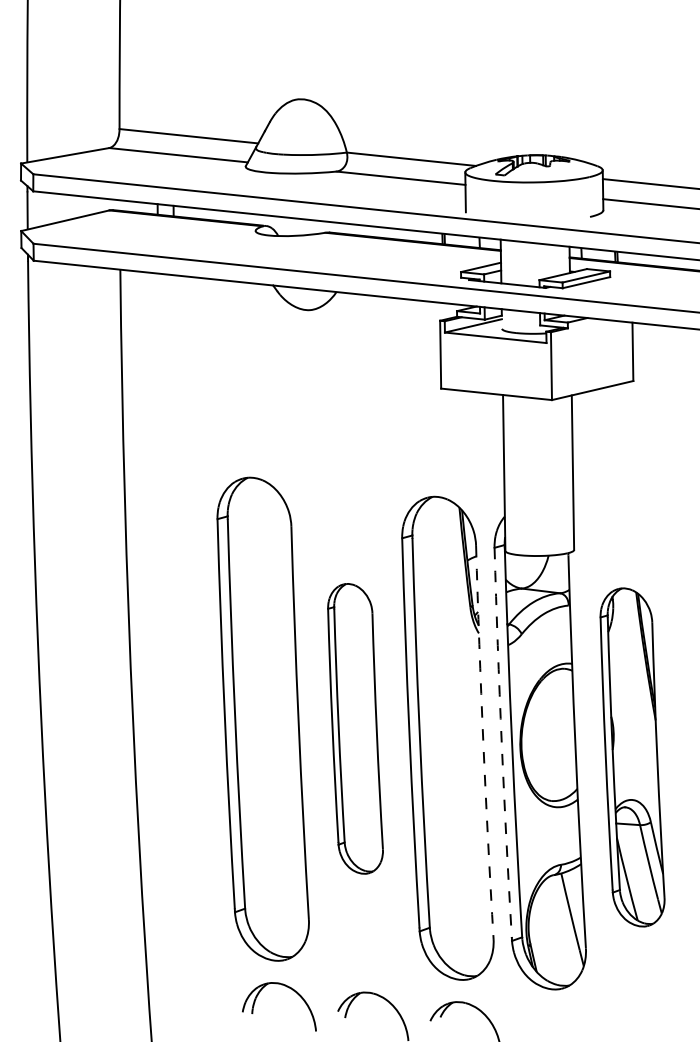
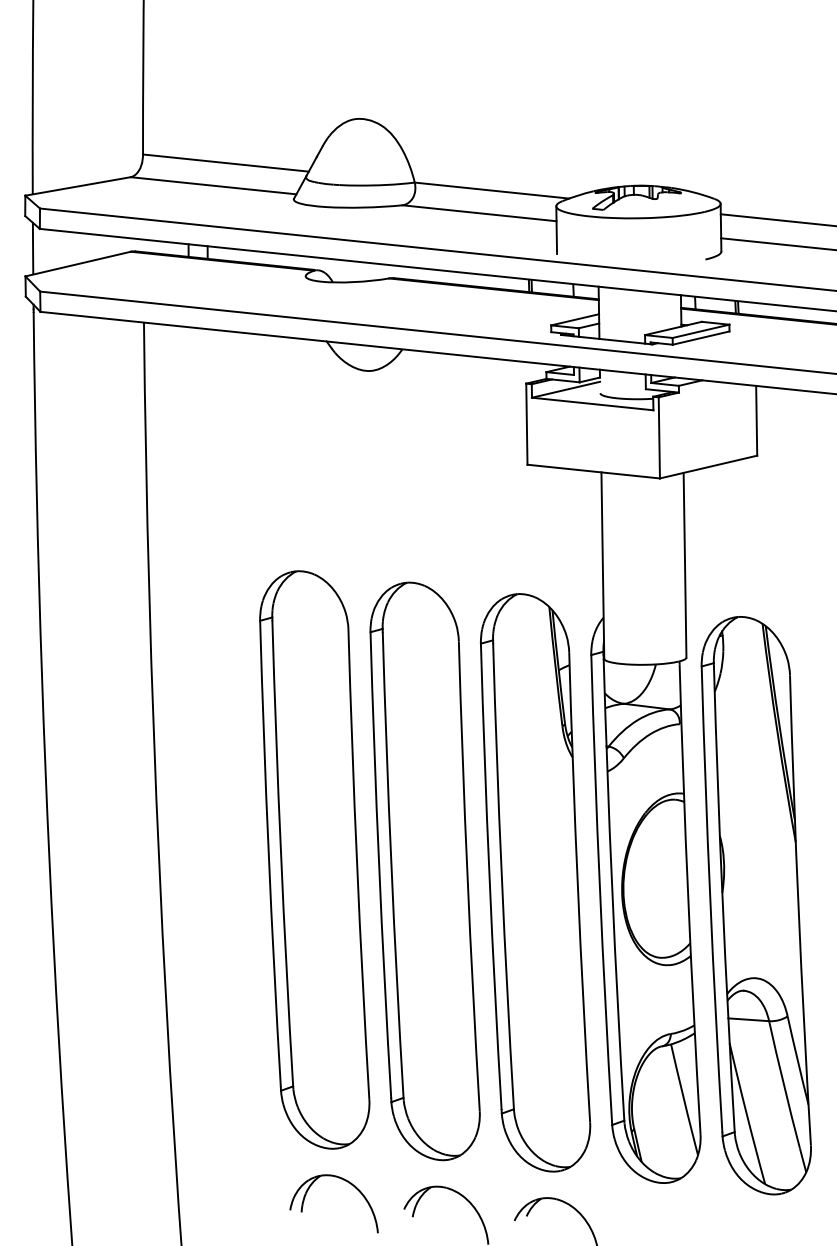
part: (355, 728) -> (425, 871), size x1.67
arc: (483, 742) -> (578, 887), dashed -> solid
arc: (501, 742) -> (599, 887), dashed -> solid
part: (632, 757) -> (756, 905), size x1.43

